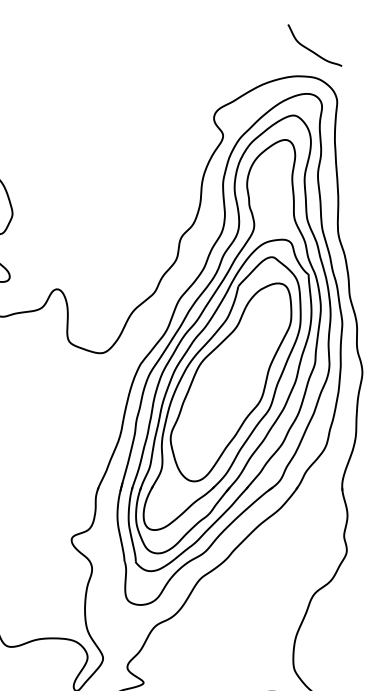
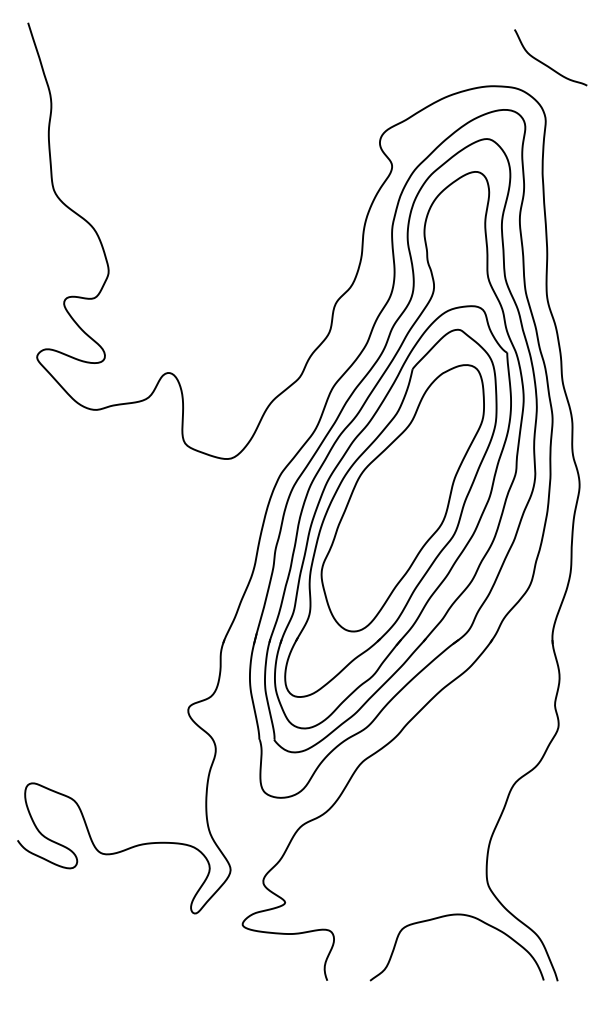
curve: (311, 49) -> (545, 63), moved

